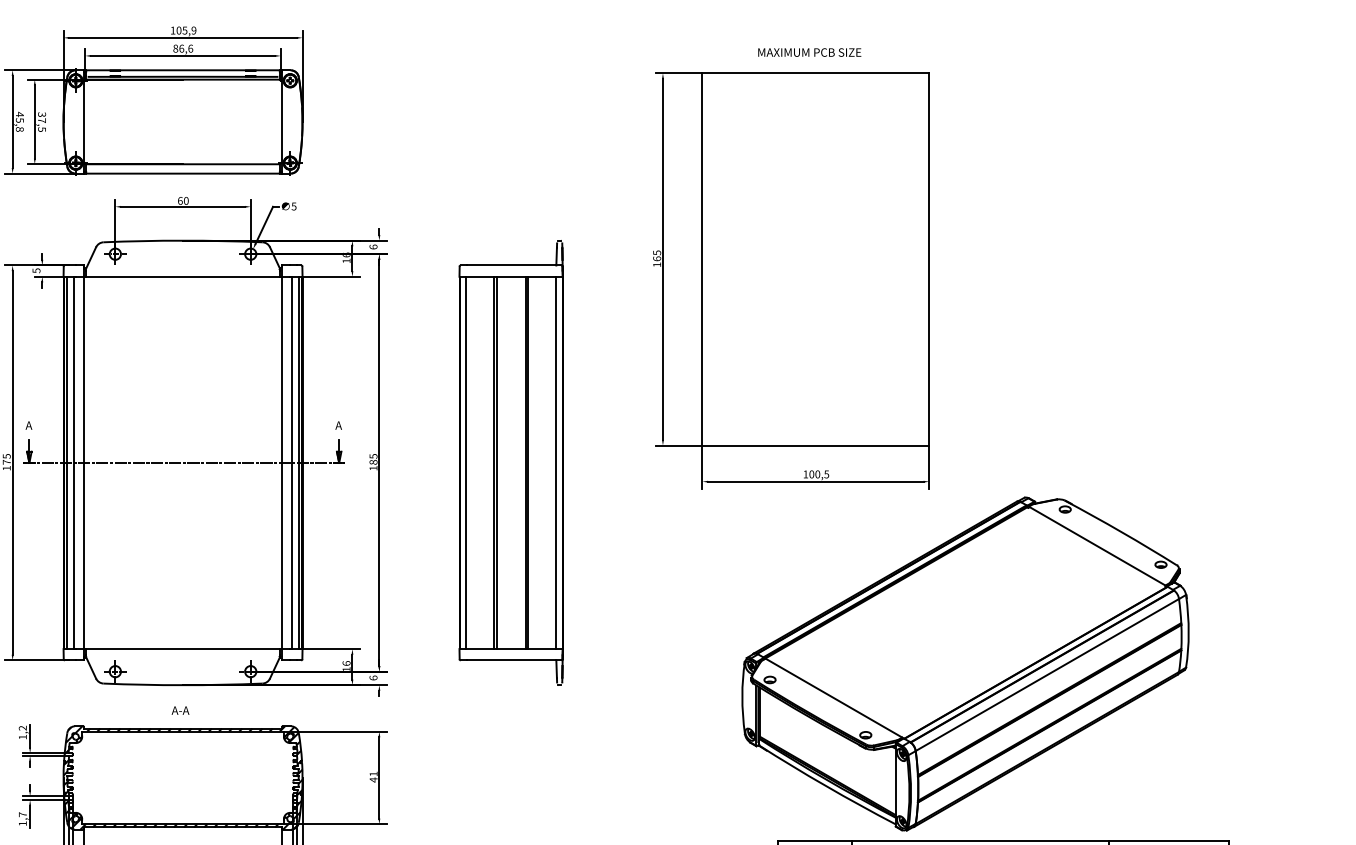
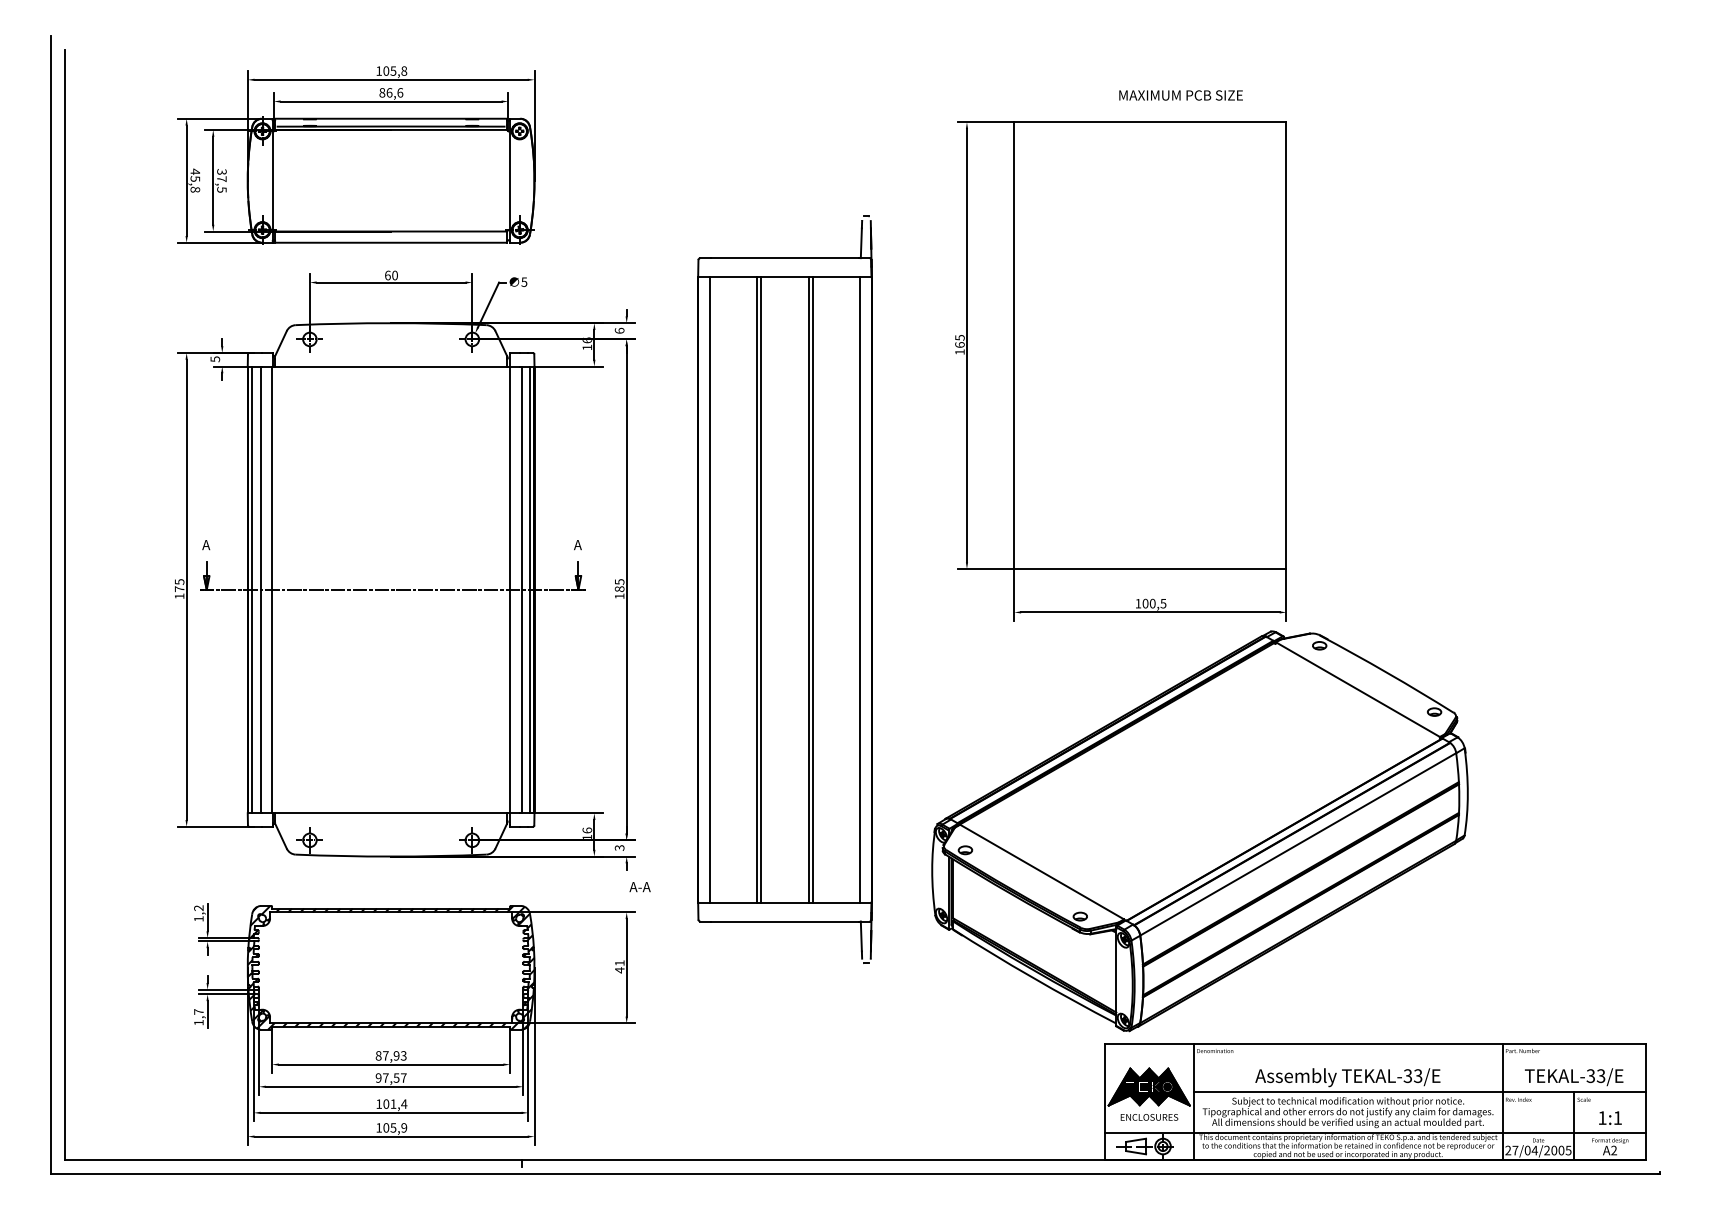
text: (194, 30) -> (404, 70), 105,9 -> 105,8
text: (809, 52) -> (1180, 95), moved
part: (510, 462) -> (784, 589), size x1.4
part: (965, 664) -> (1199, 831), moved
text: (373, 677) -> (619, 847), 6 -> 3
text: (180, 710) -> (639, 887), moved

